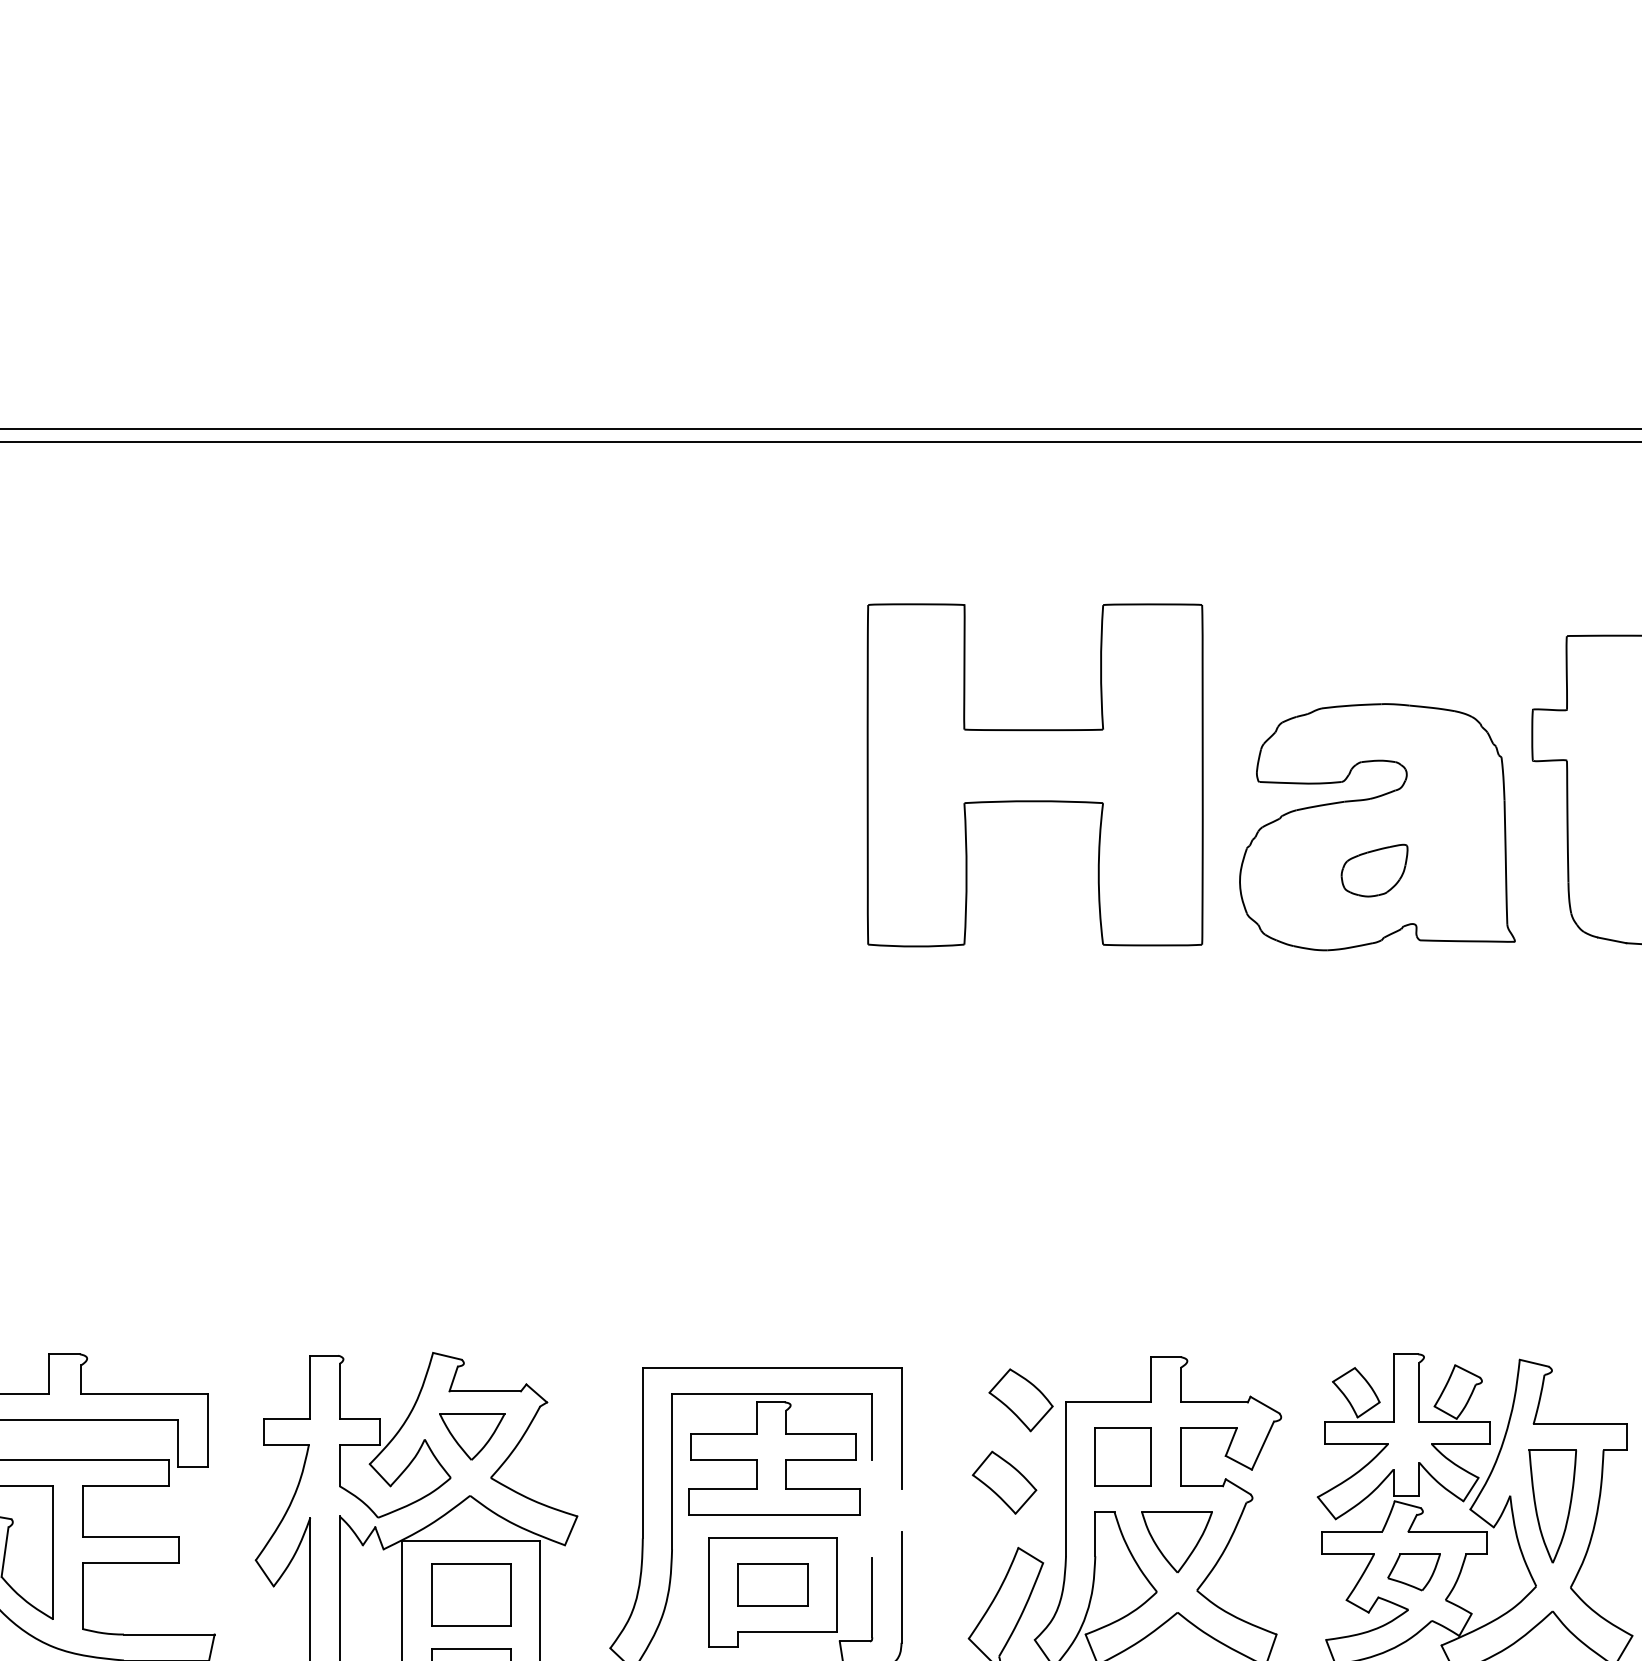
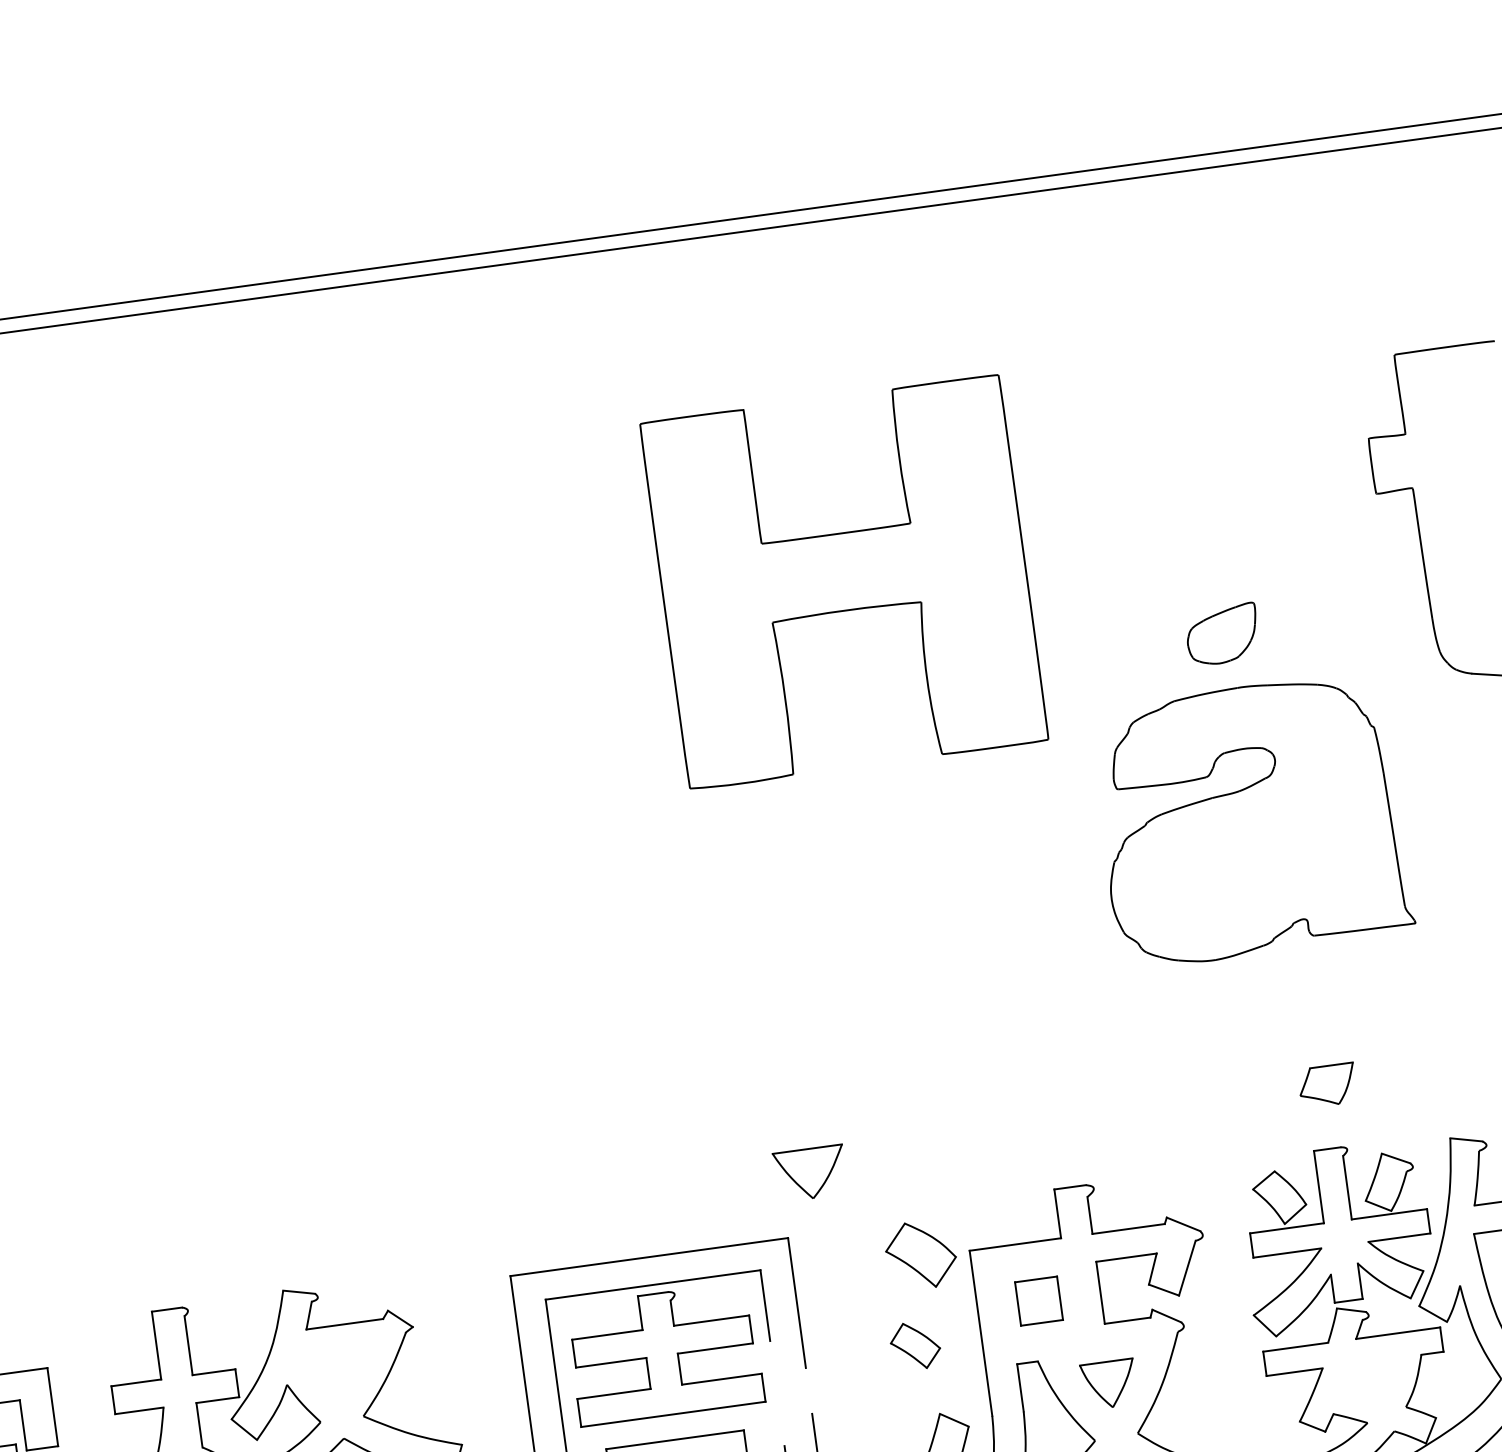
part: (1377, 827) -> (1251, 820), moved
part: (472, 1436) -> (810, 1173), moved
part: (1122, 1456) -> (1038, 1300), size x0.7
part: (1004, 1482) -> (915, 1345), size x0.7
part: (1176, 1542) -> (1108, 1384), size x0.7
part: (1413, 1572) -> (1326, 1086), moved

